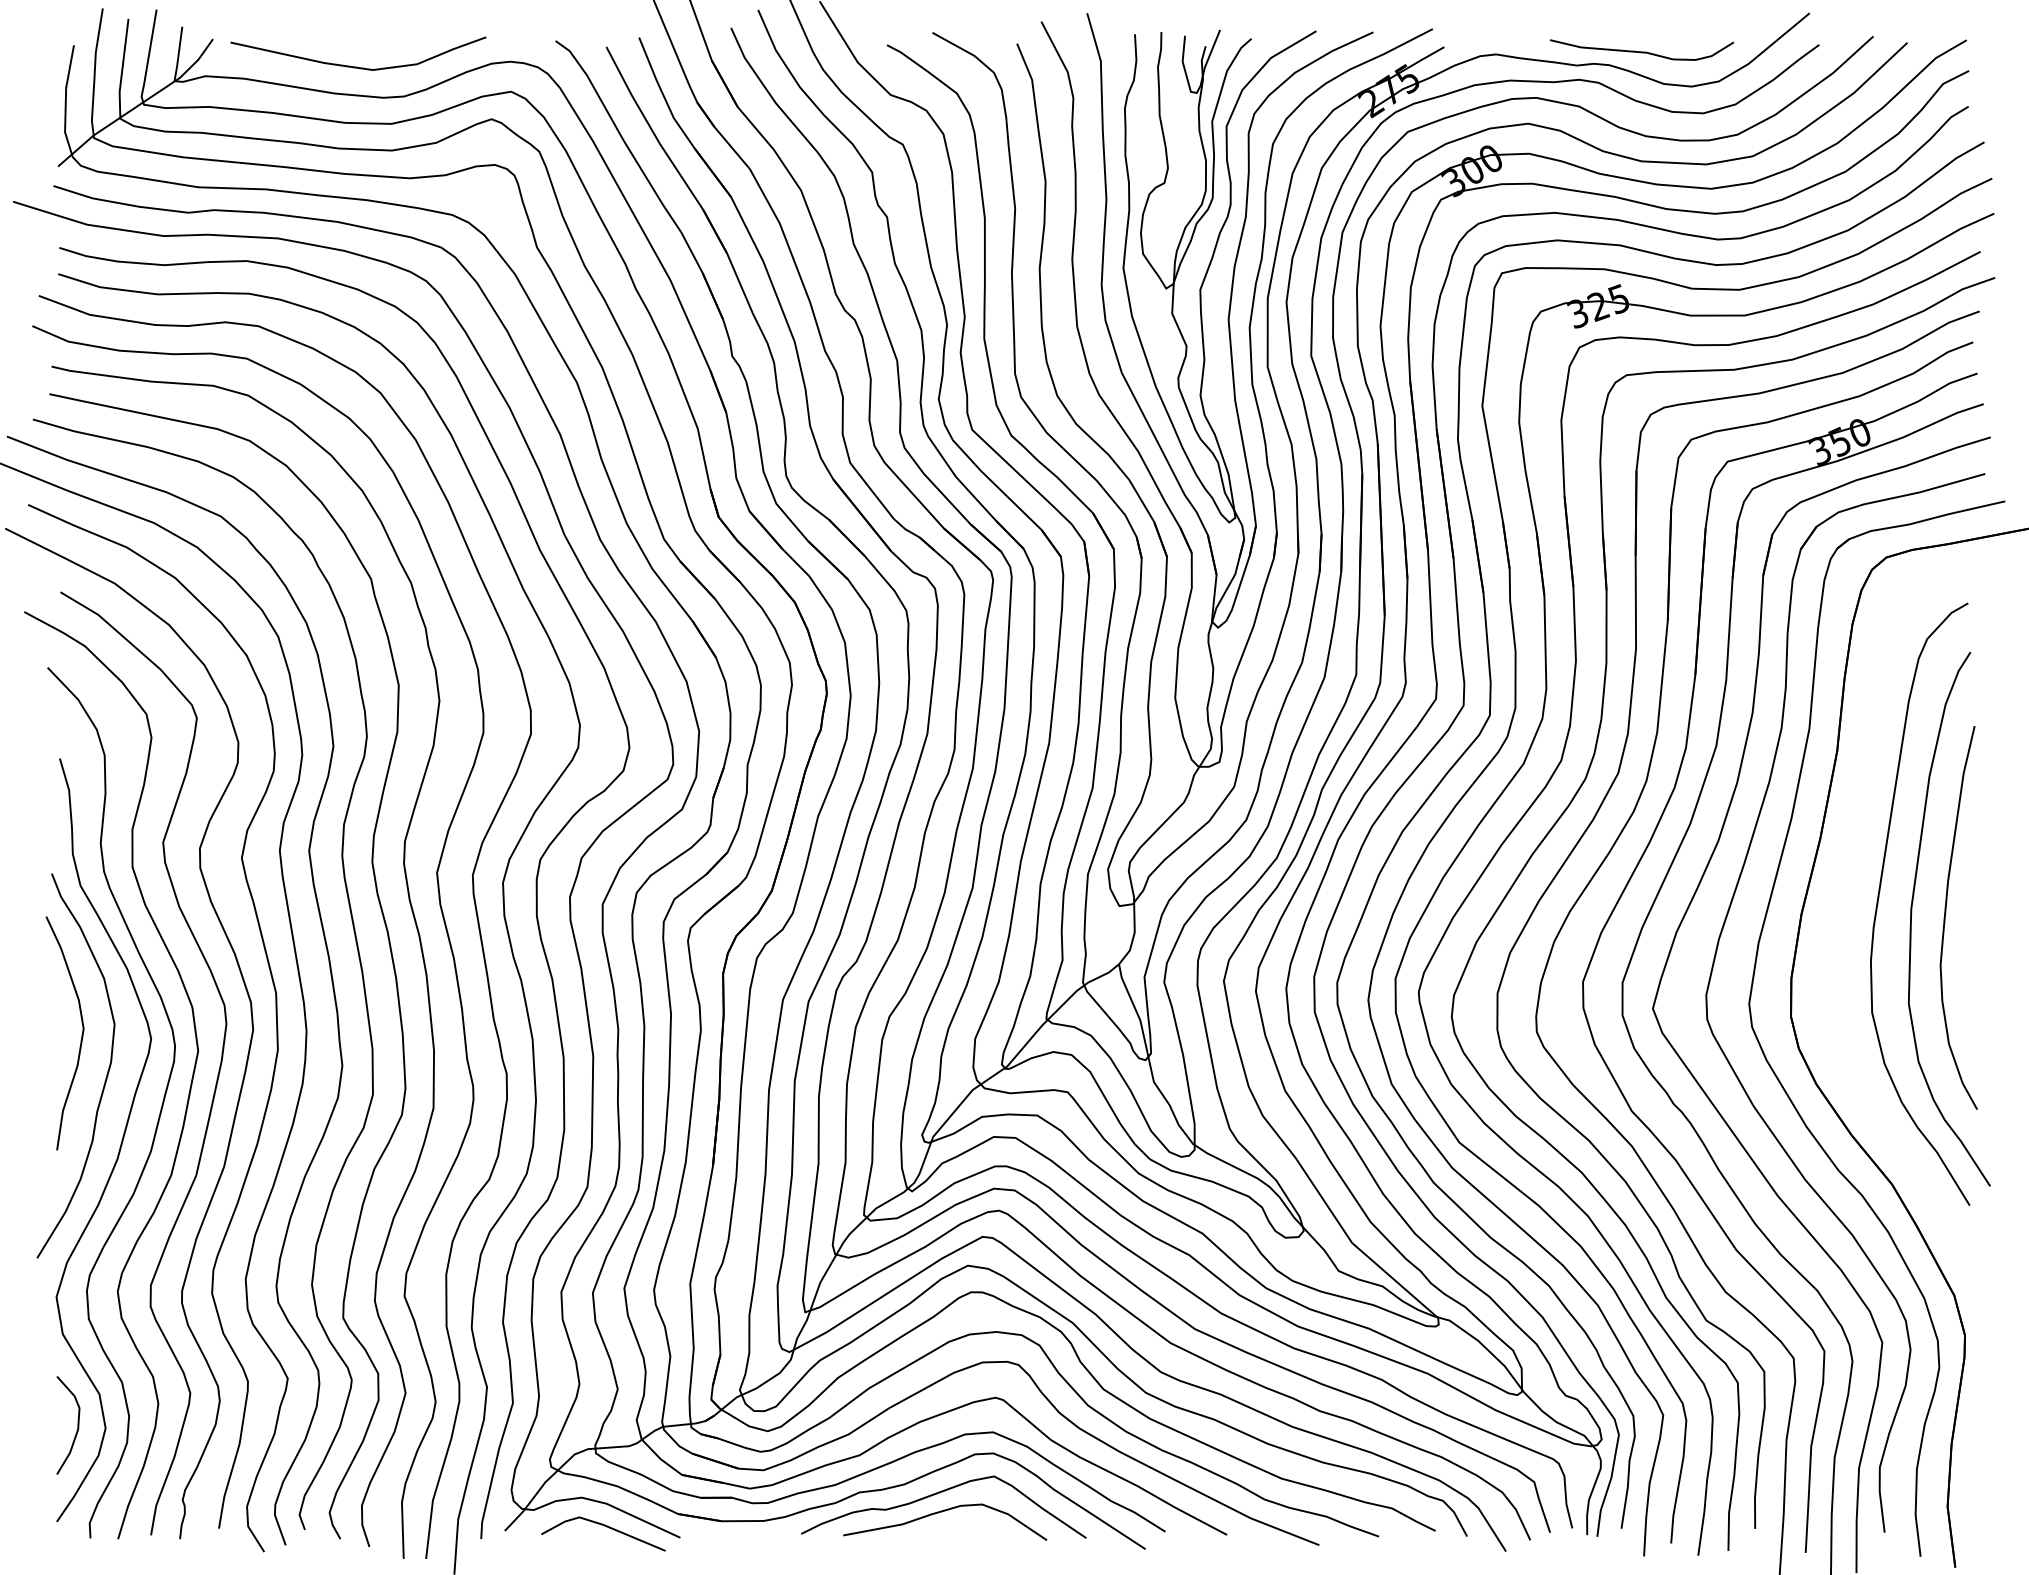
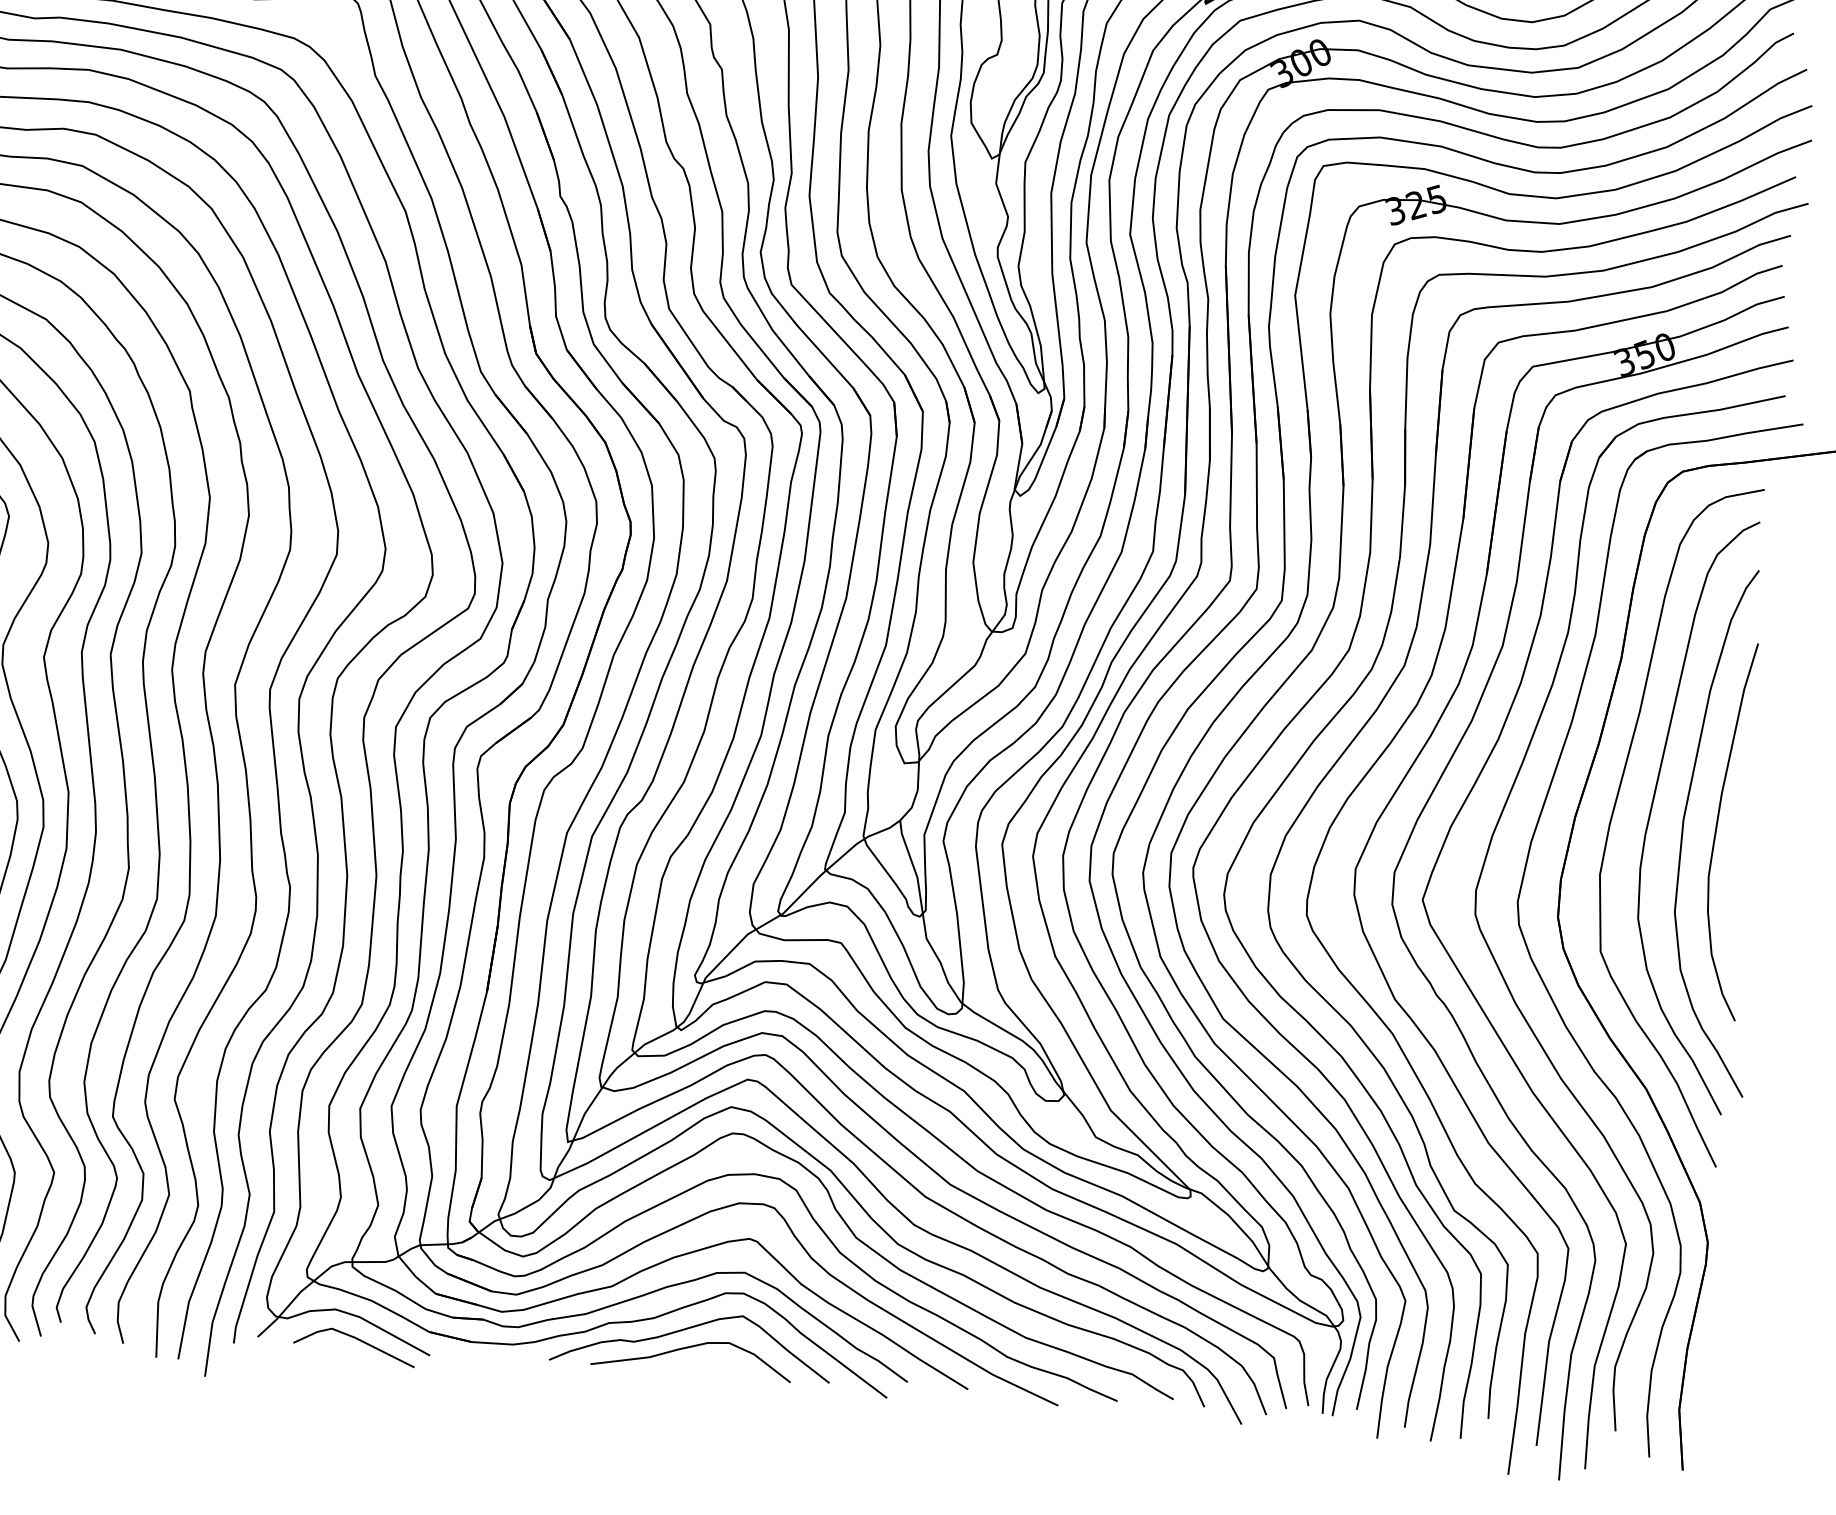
part: (1841, 902) -> (1615, 808), added

